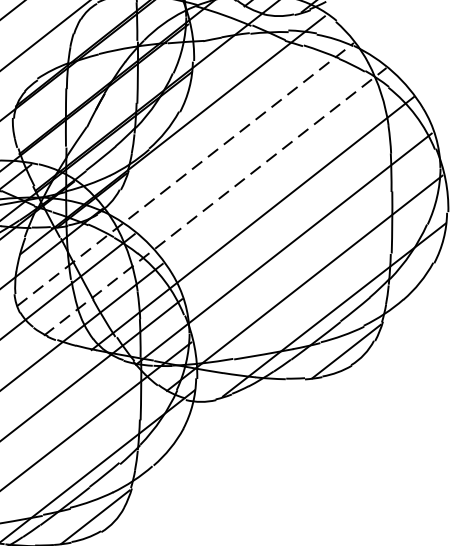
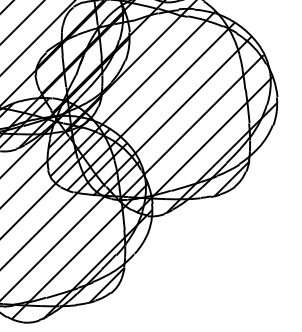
line: (185, 175) -> (132, 94), dashed -> solid
line: (215, 201) -> (150, 106), dashed -> solid

